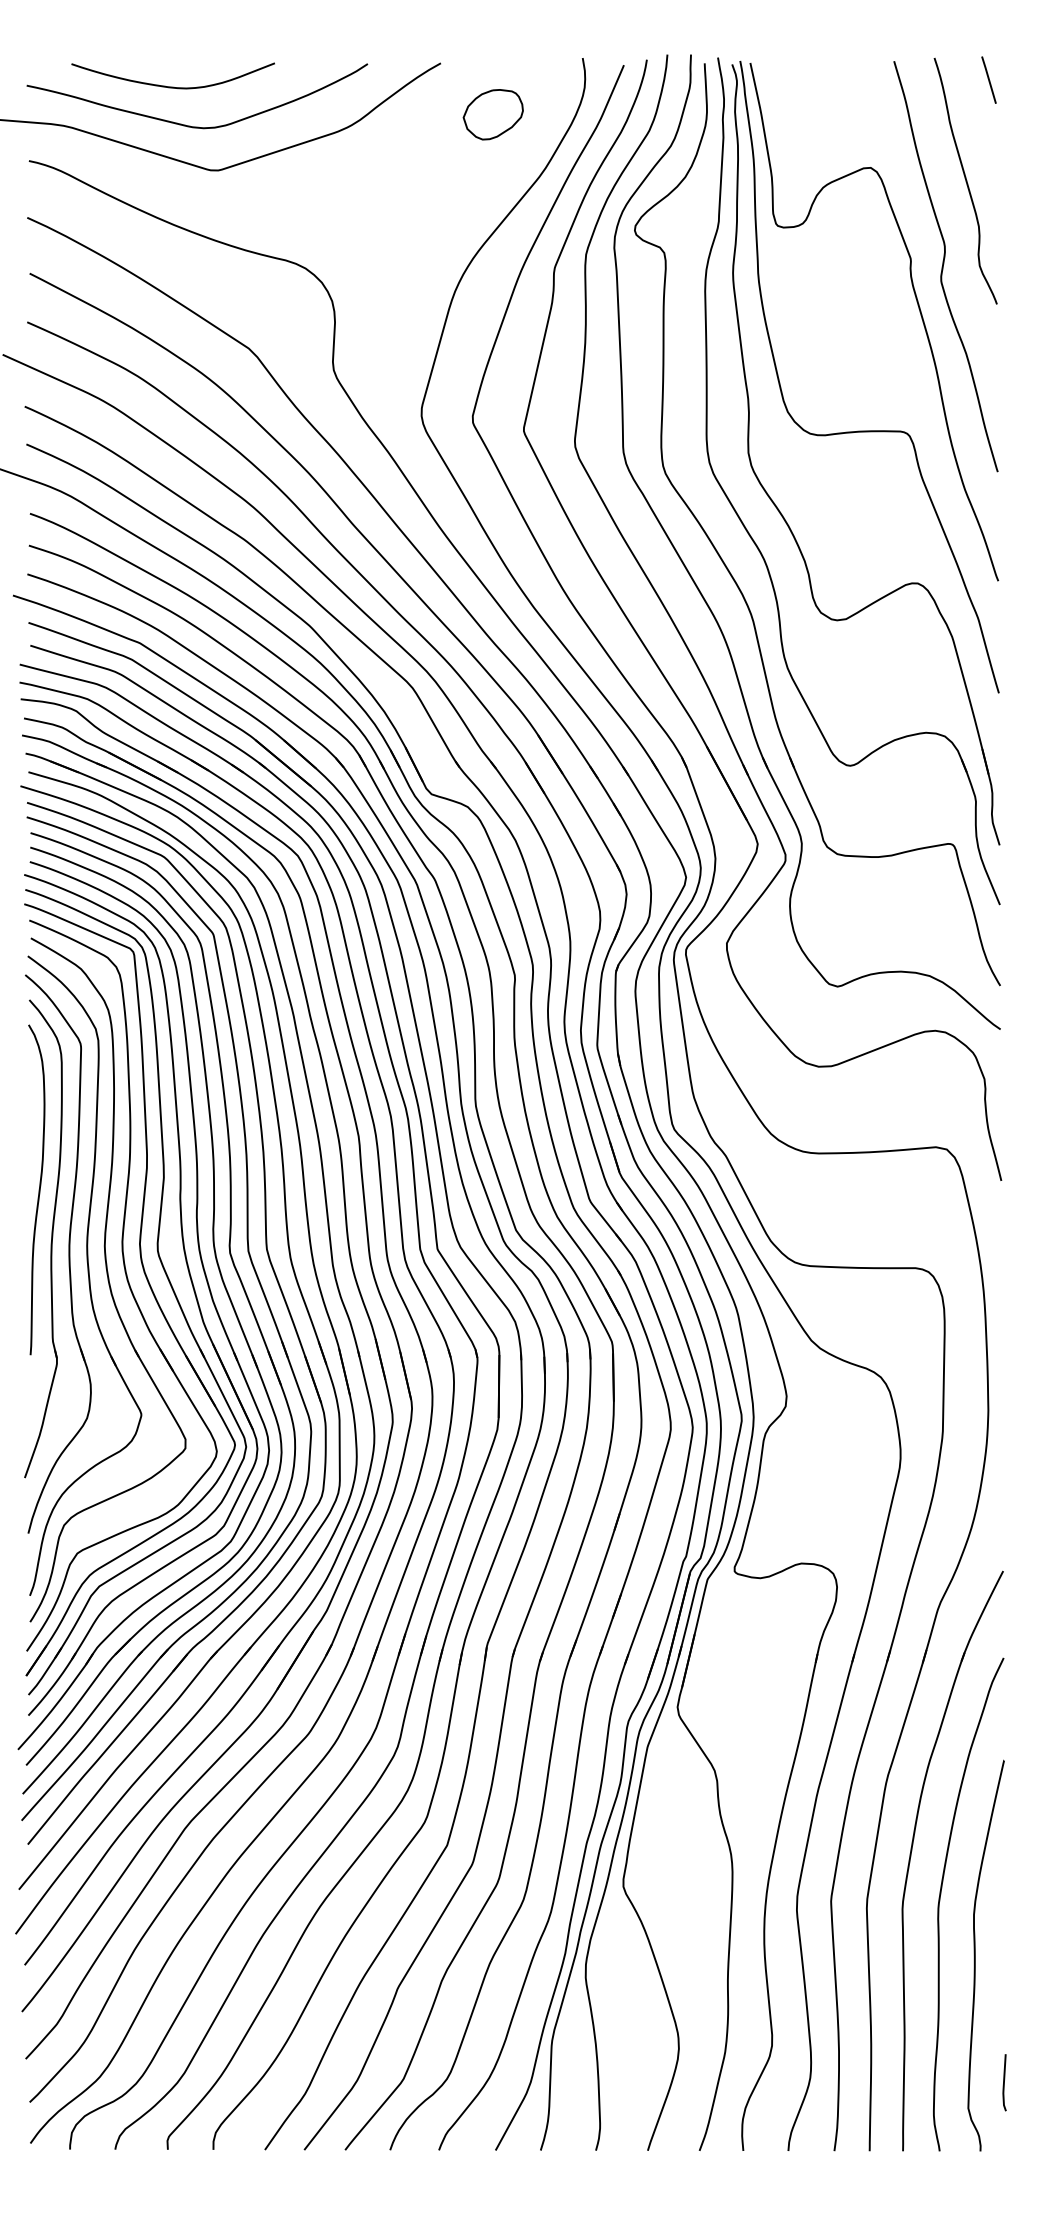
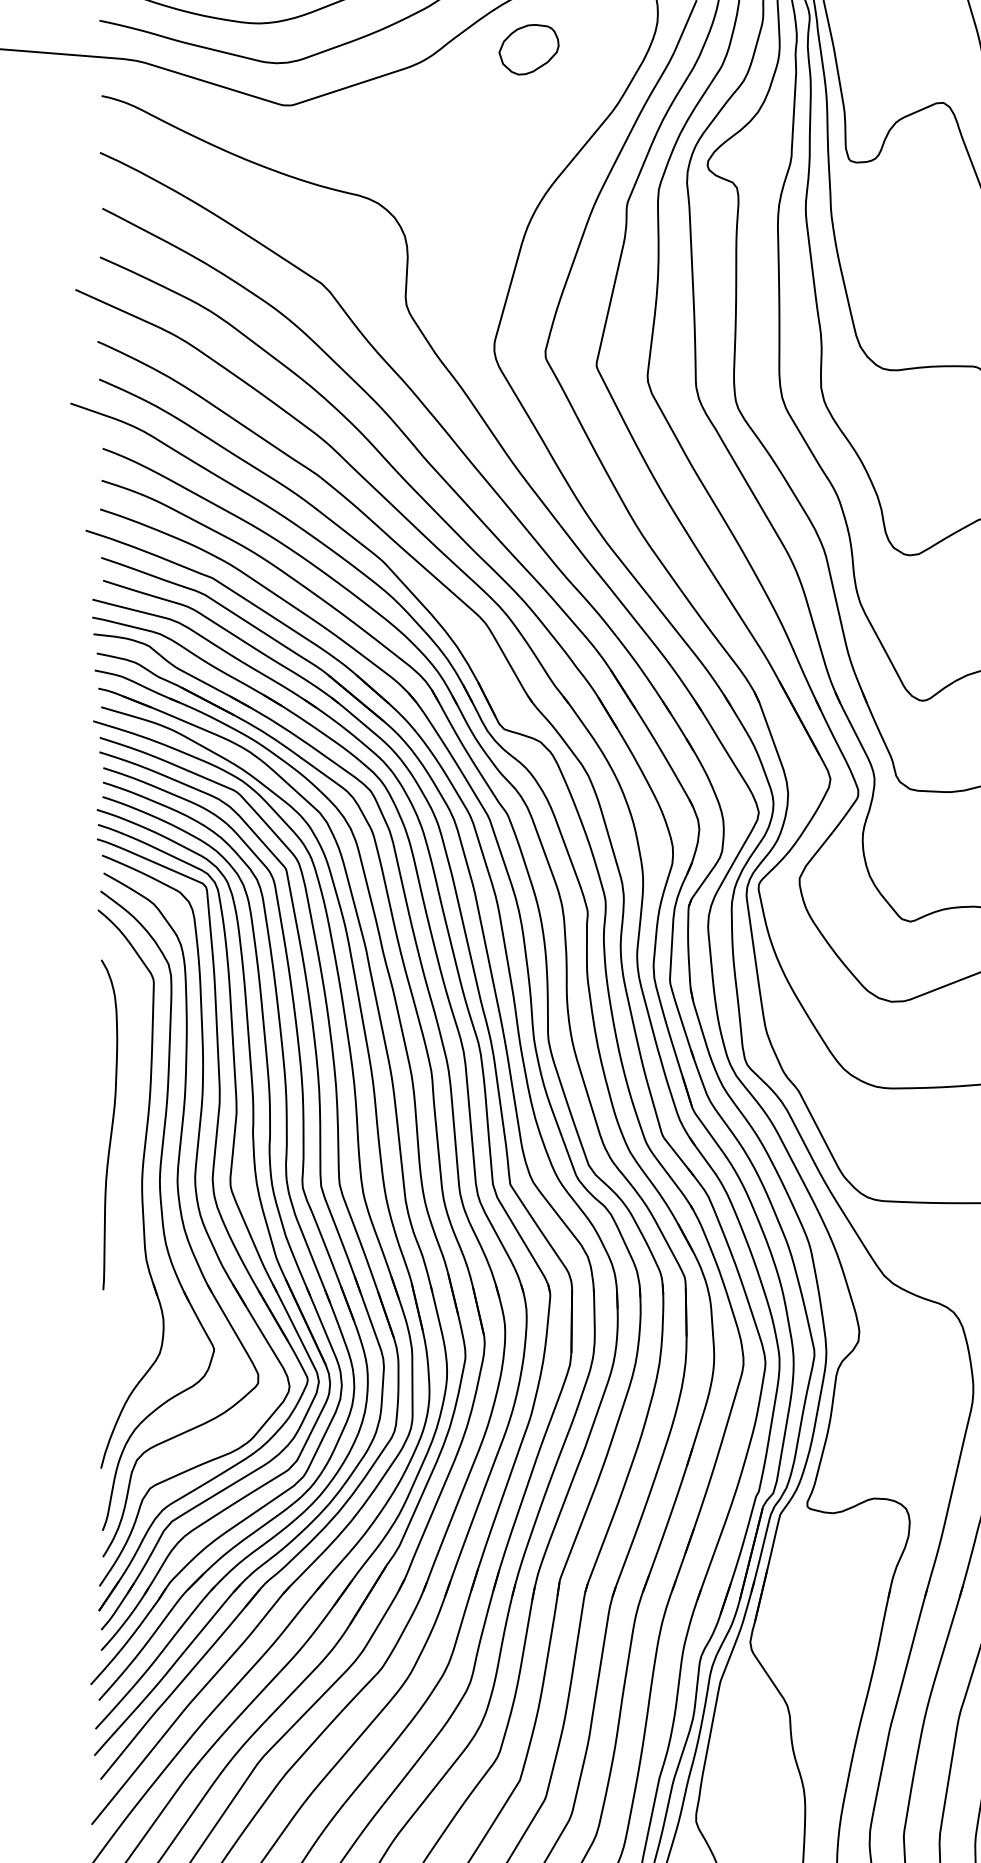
part: (492, 114) -> (528, 49), moved
part: (51, 1238) -> (124, 1173), removed

